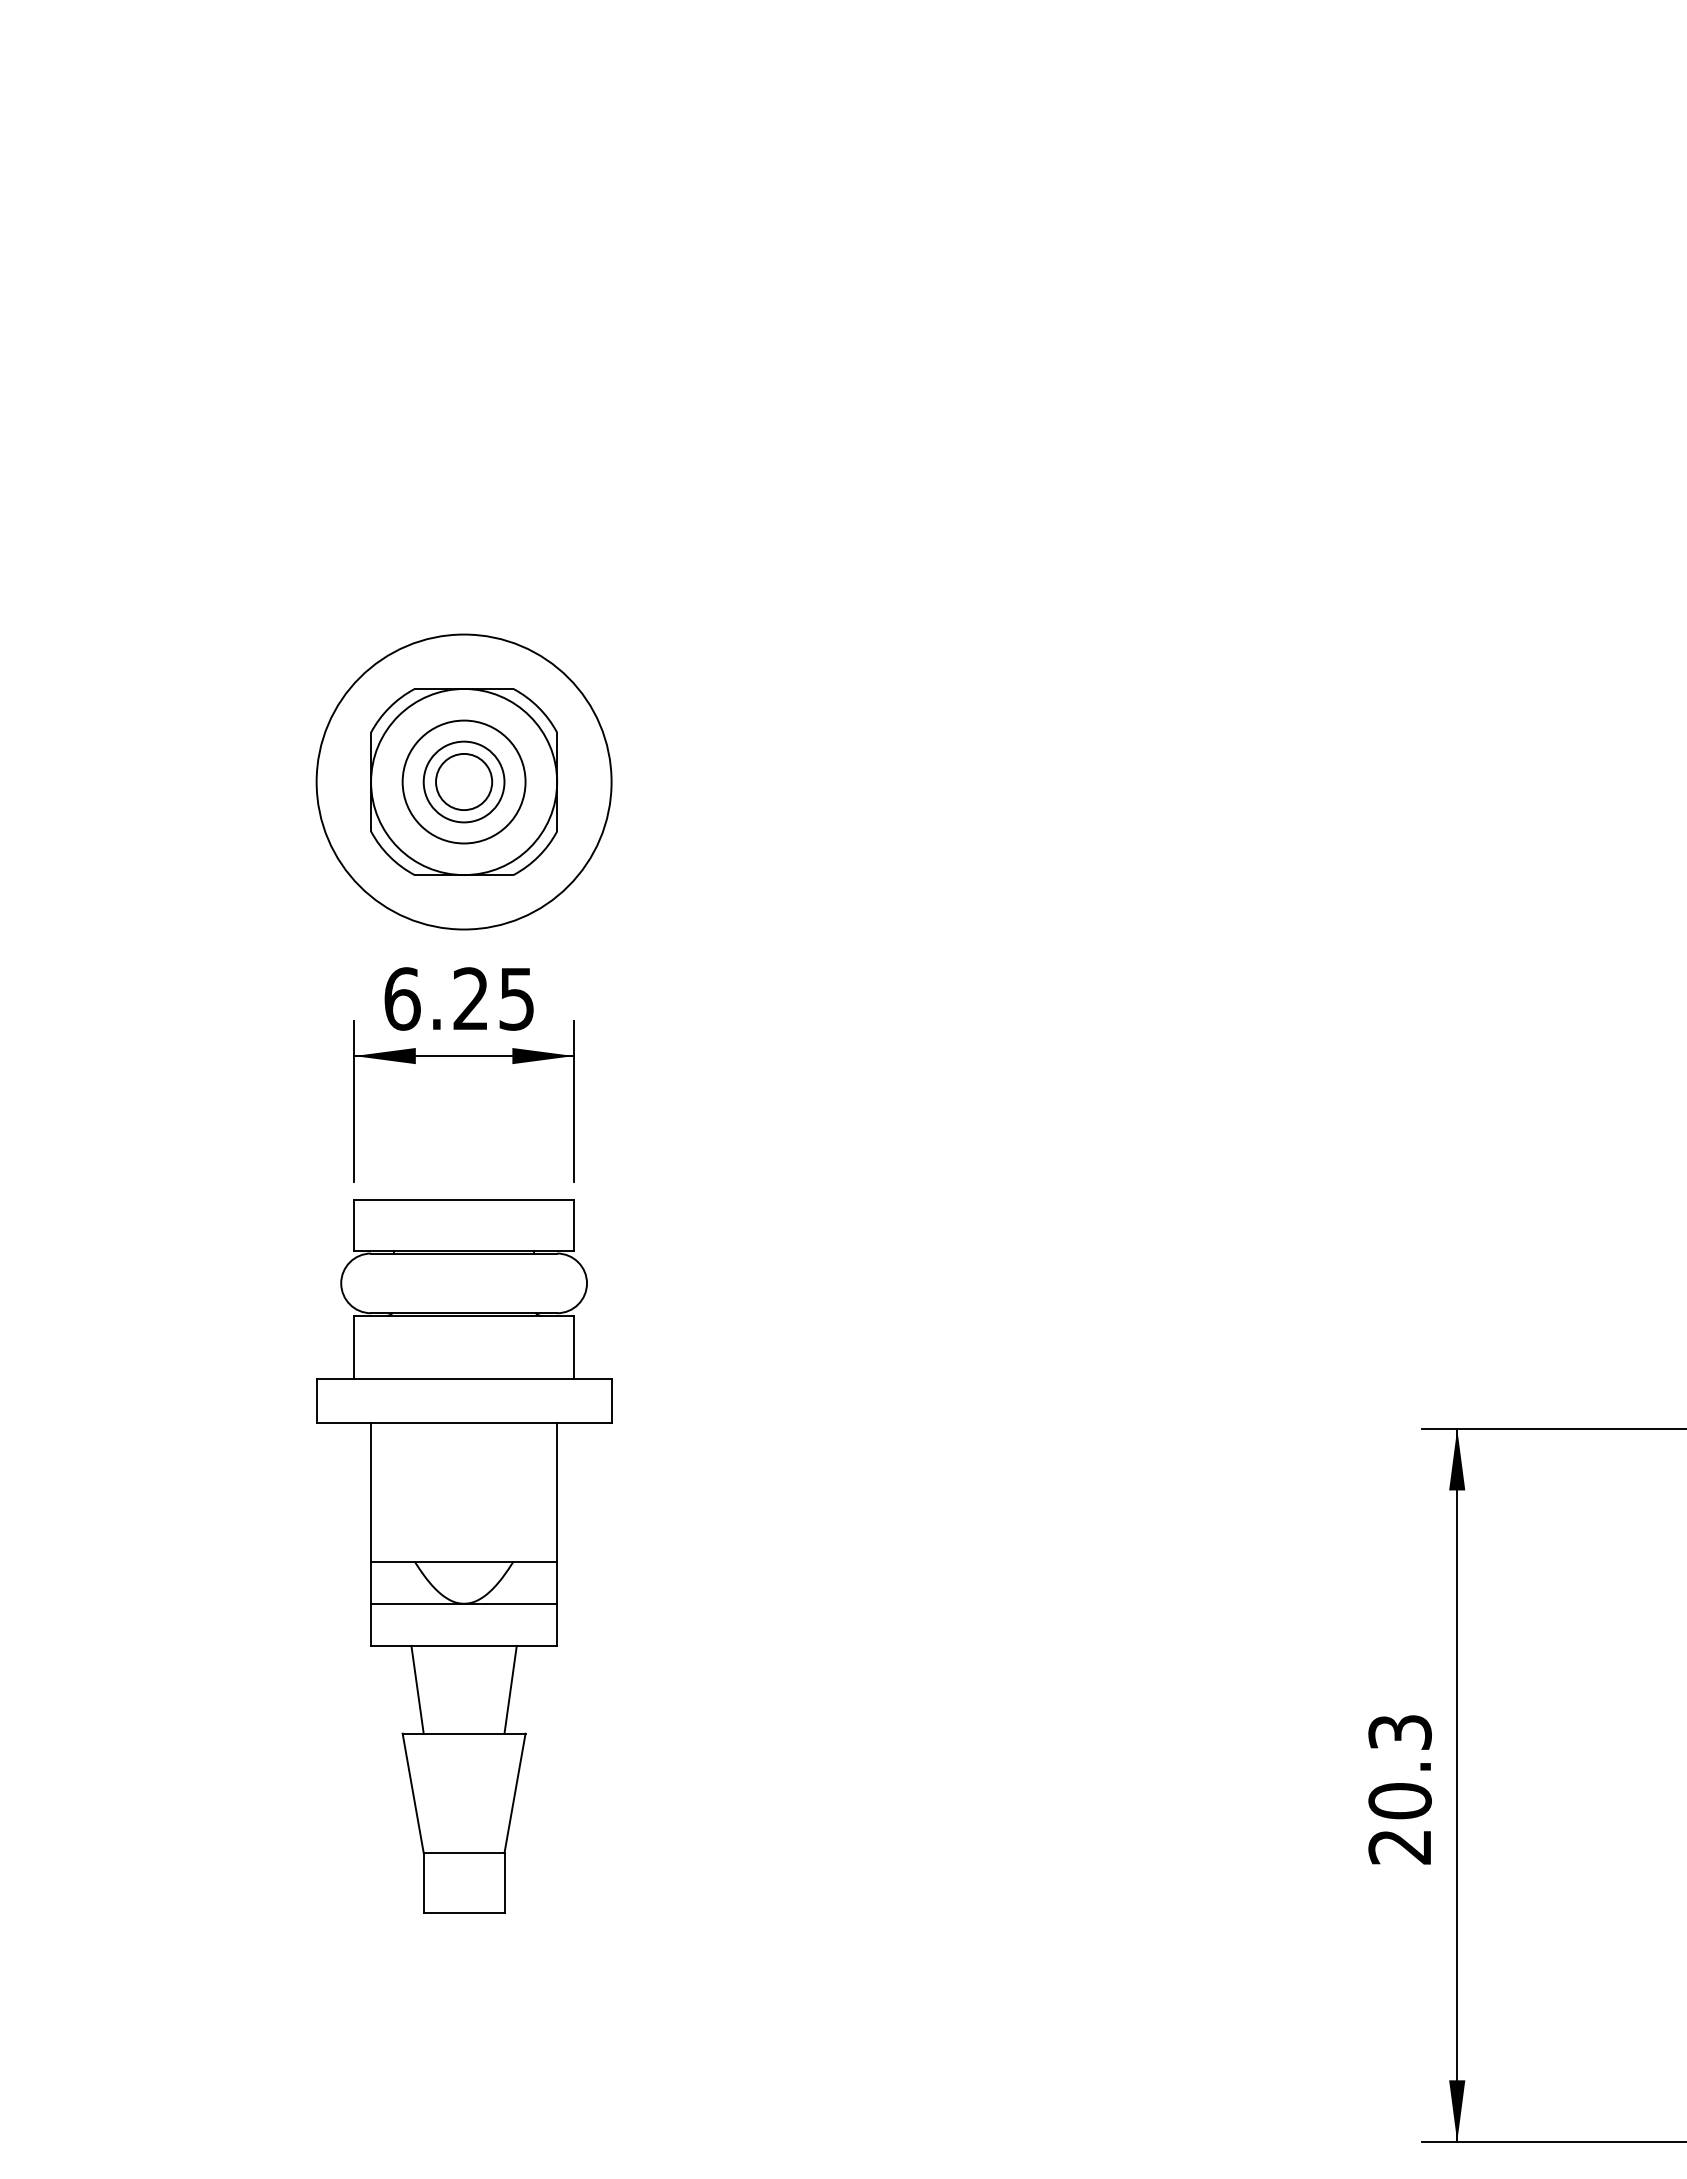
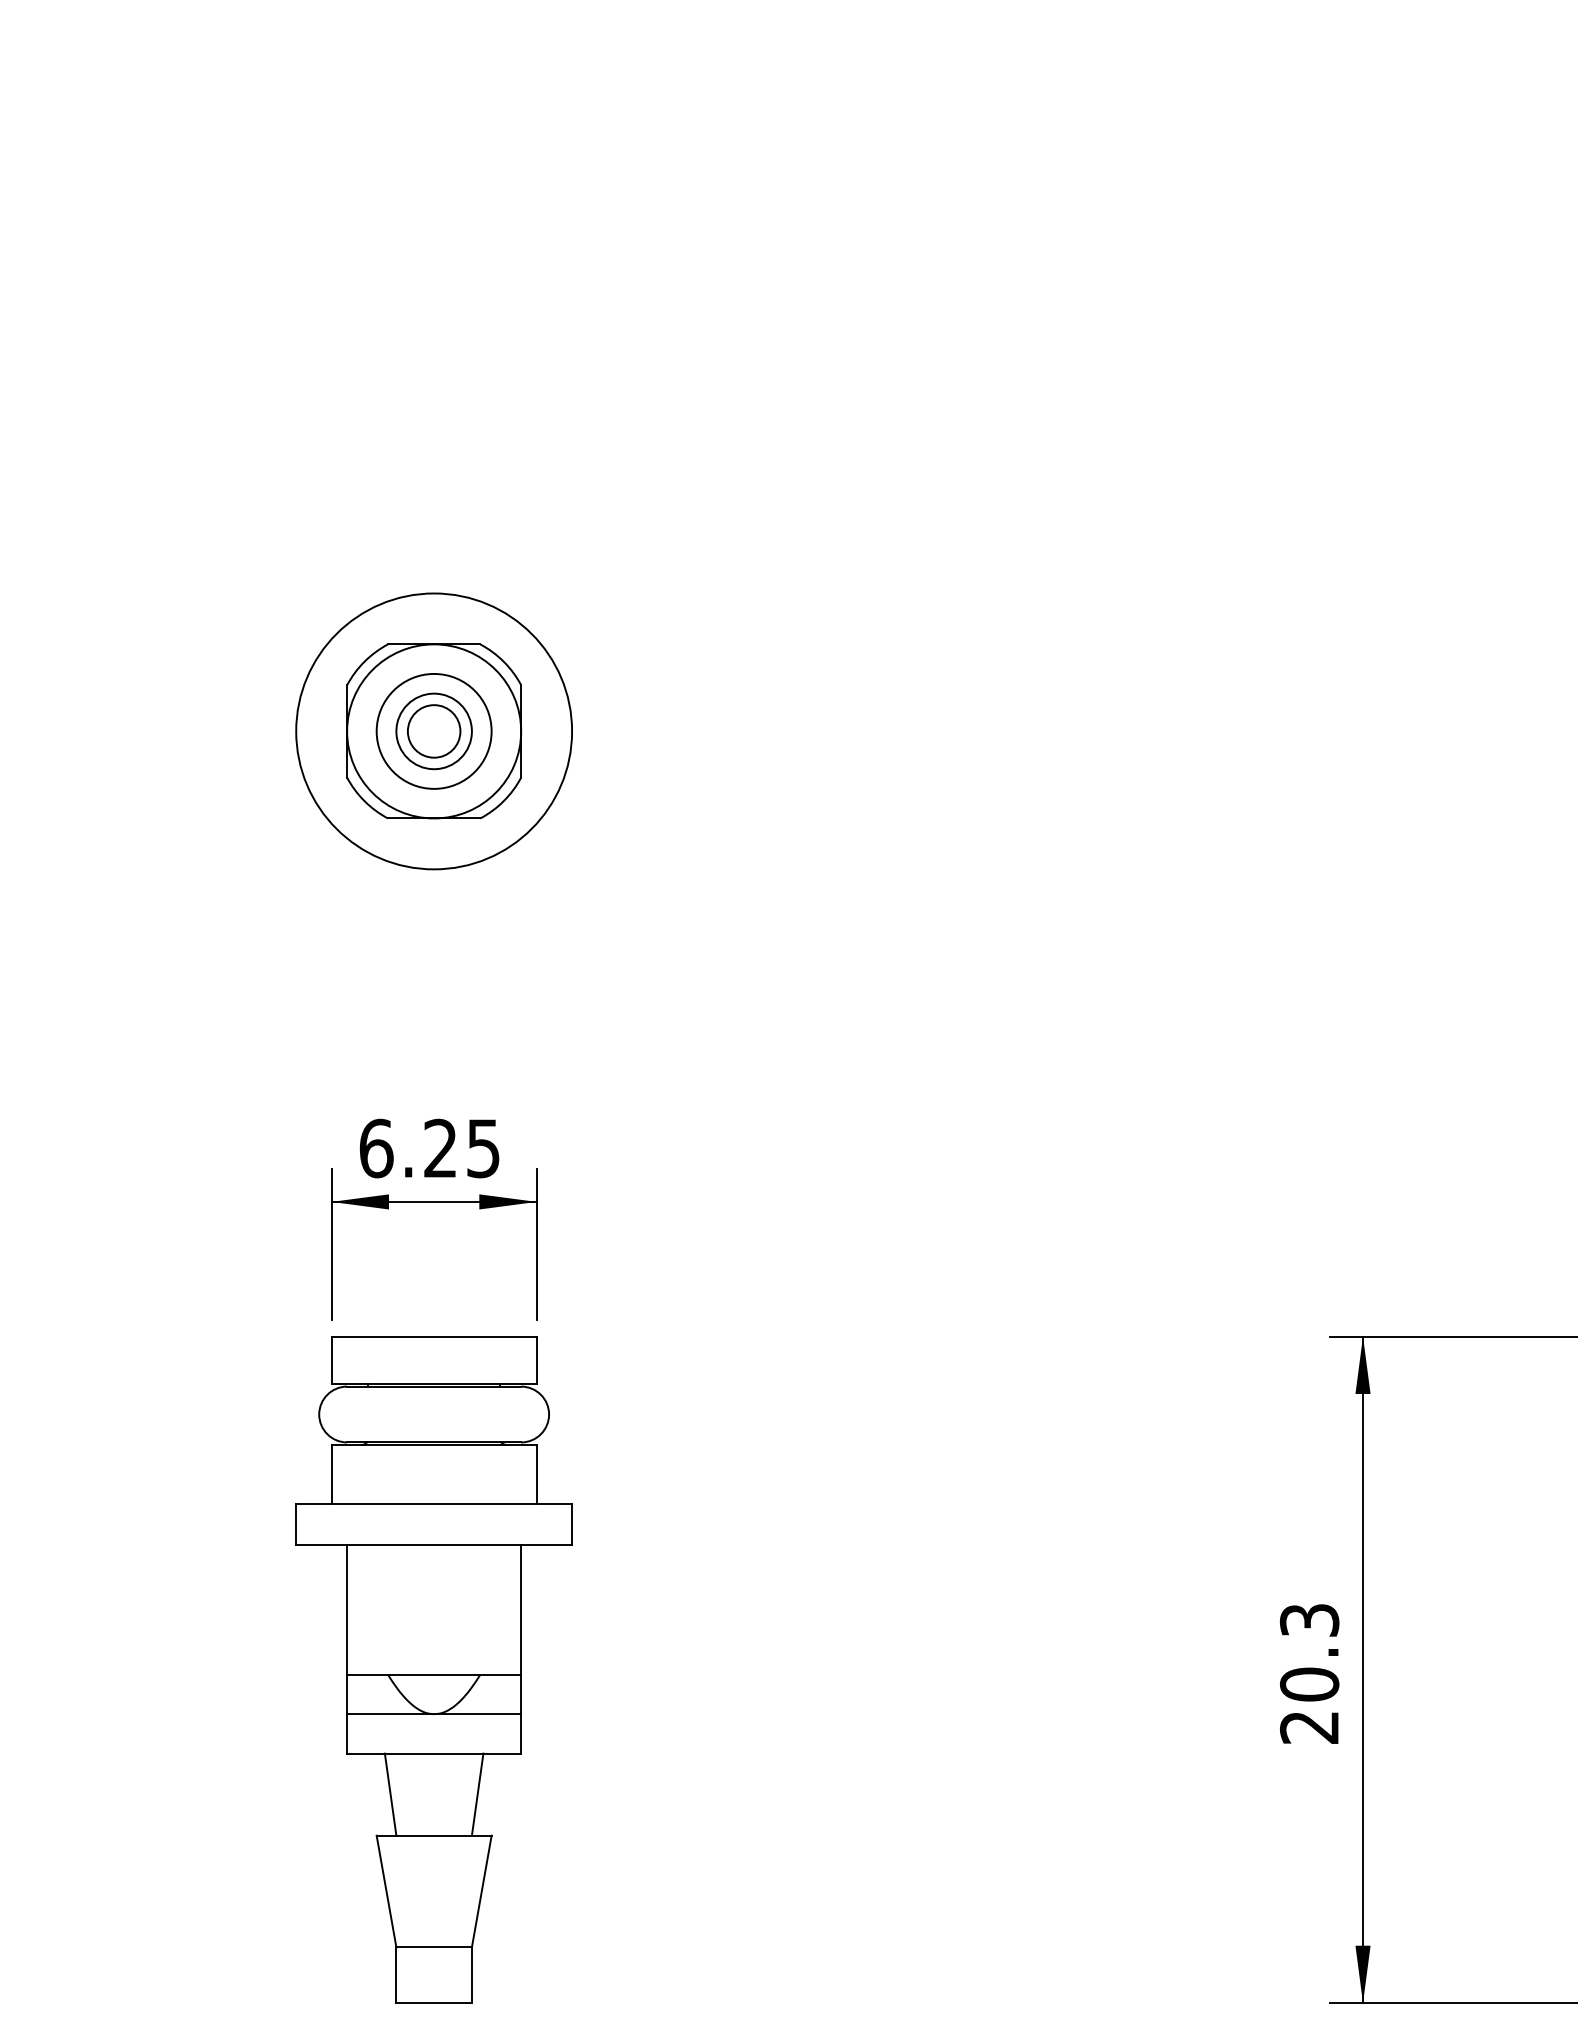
part: (464, 1440) -> (434, 1561), moved

